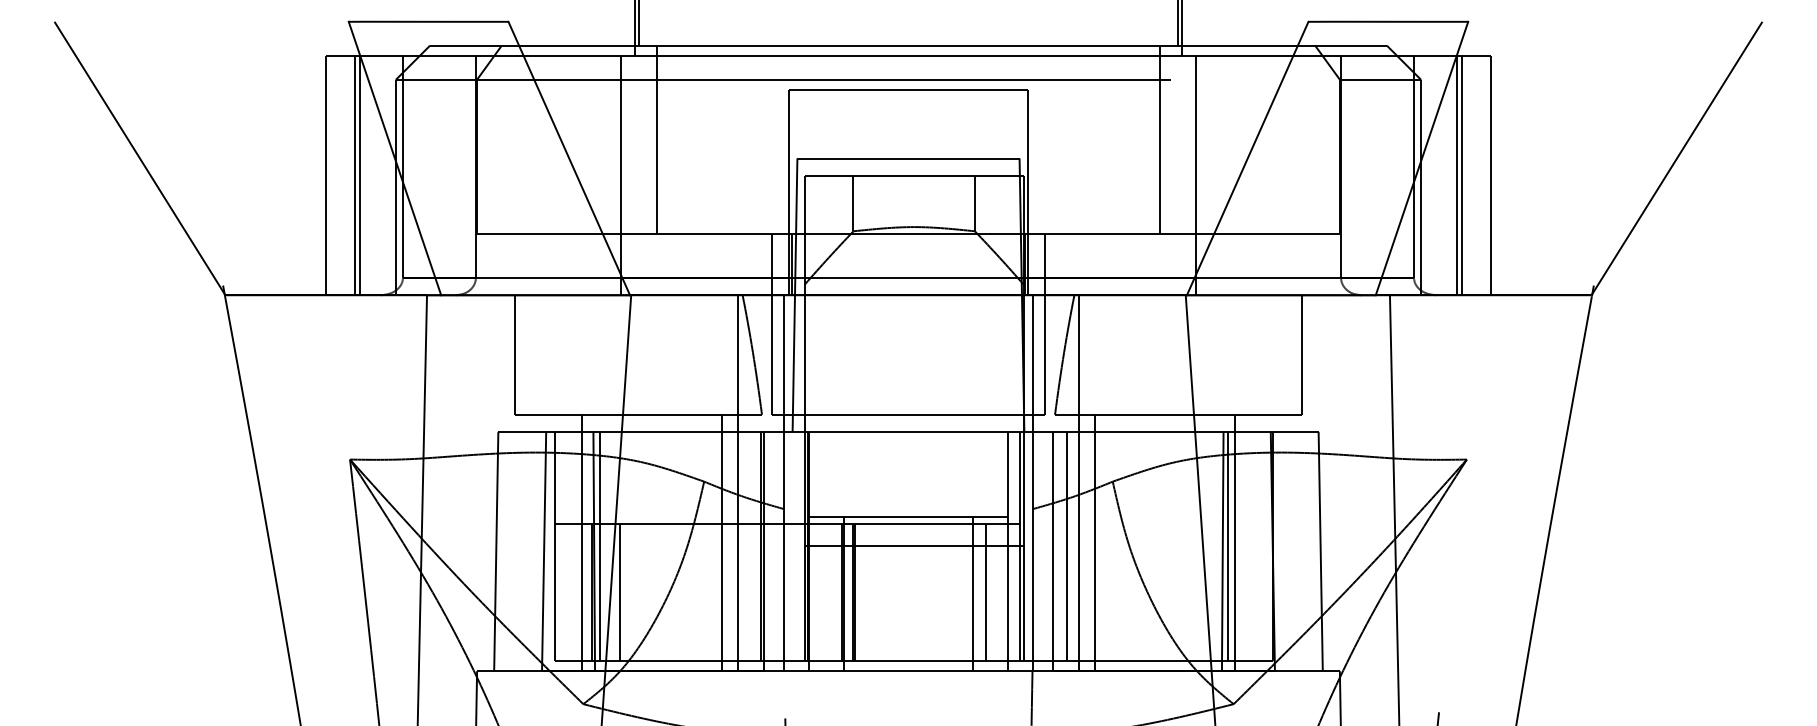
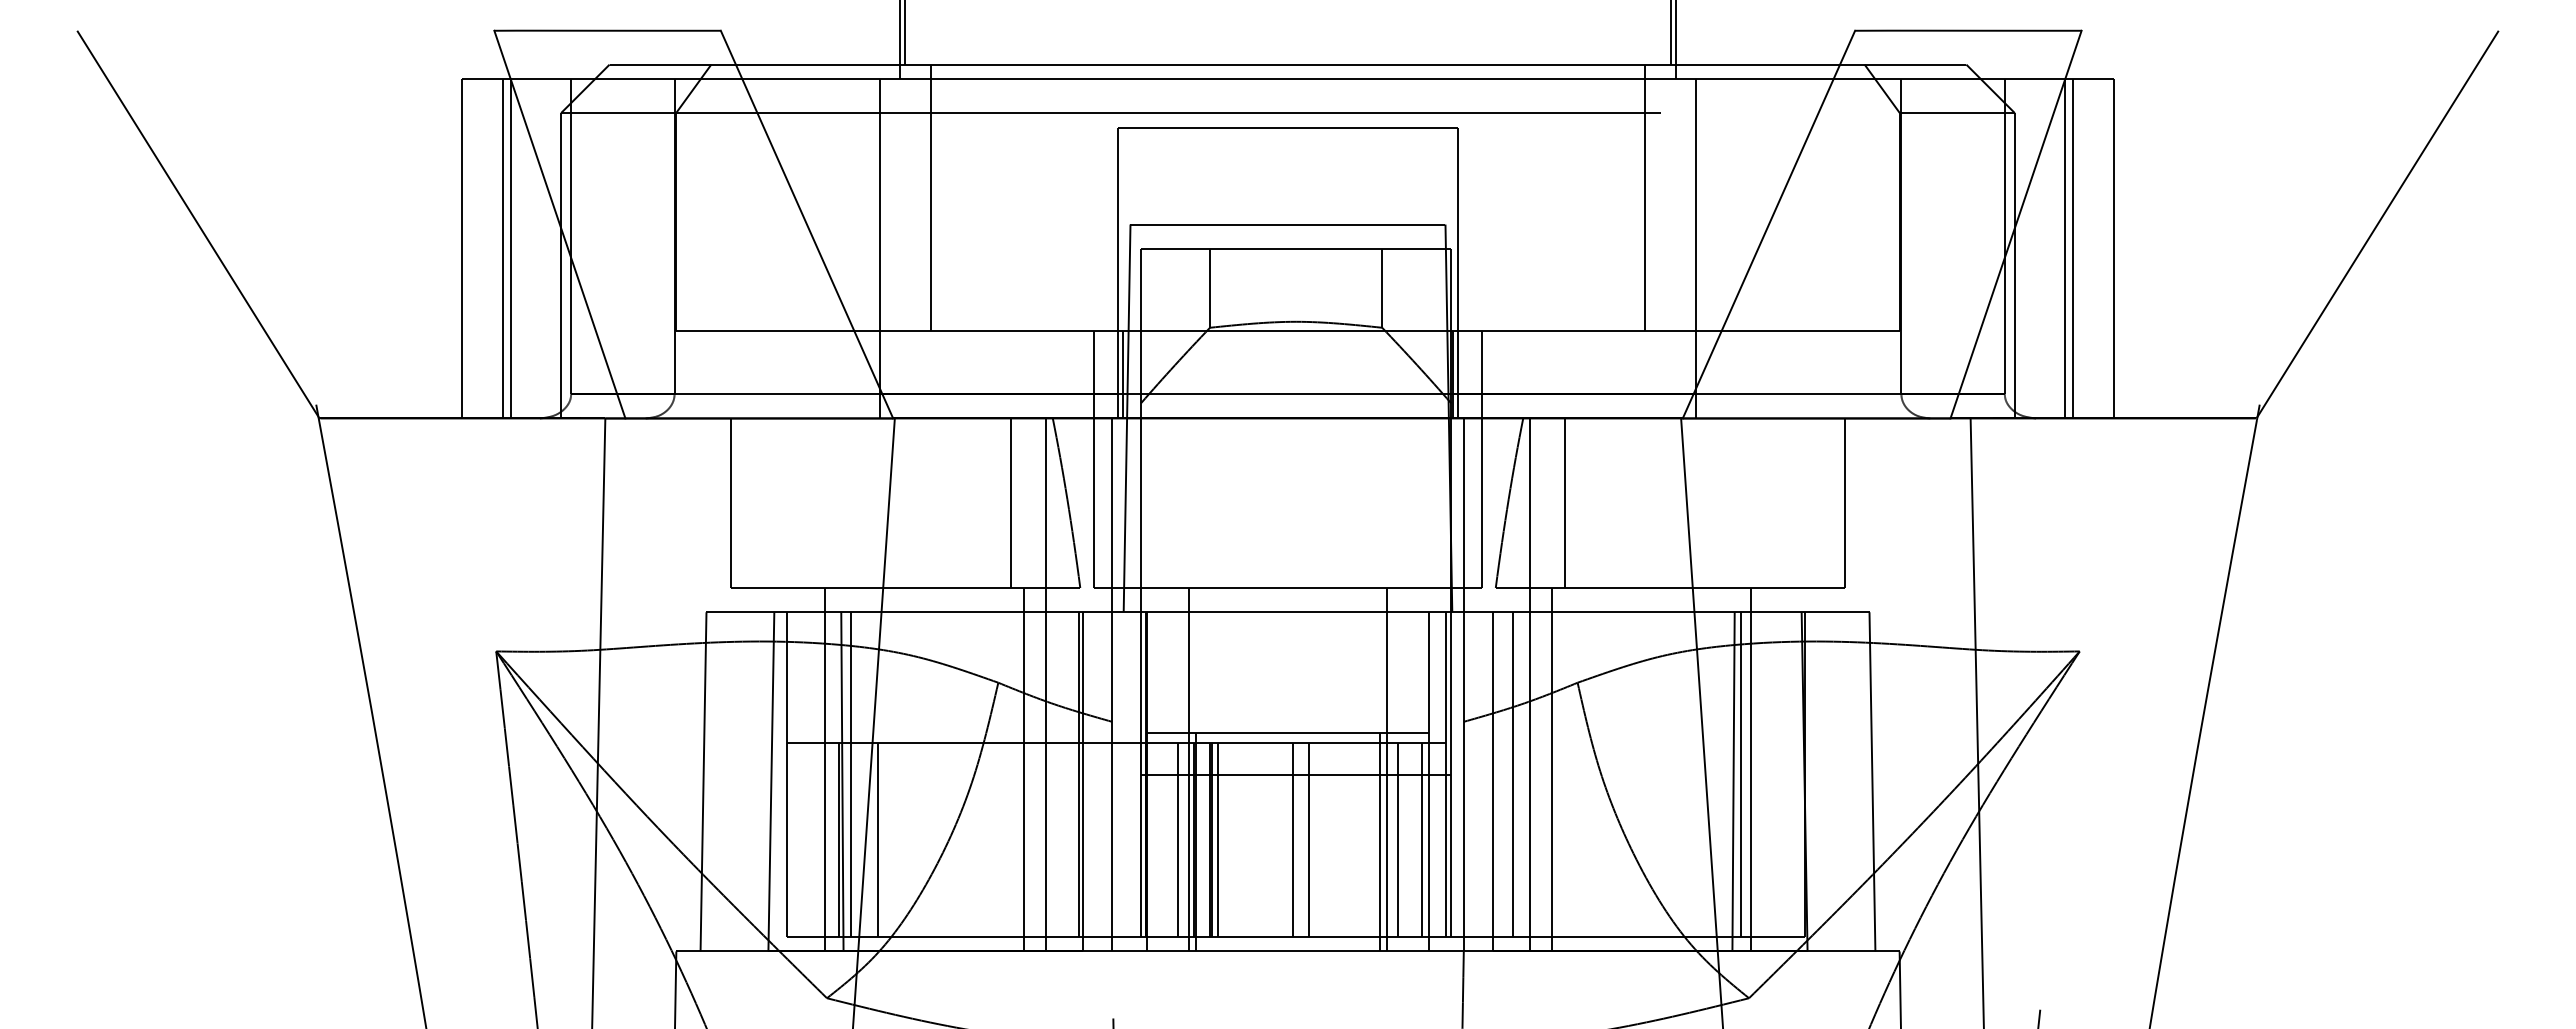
line: (713, 355) -> (1011, 503), added
line: (1103, 355) -> (1564, 503), added
line: (838, 542) -> (1188, 769), added
line: (978, 542) -> (1387, 769), added
line: (830, 592) -> (1177, 839), added
line: (859, 592) -> (1218, 839), added
line: (911, 592) -> (1292, 839), added
line: (922, 592) -> (1308, 839), added
line: (1003, 592) -> (1422, 839), added

